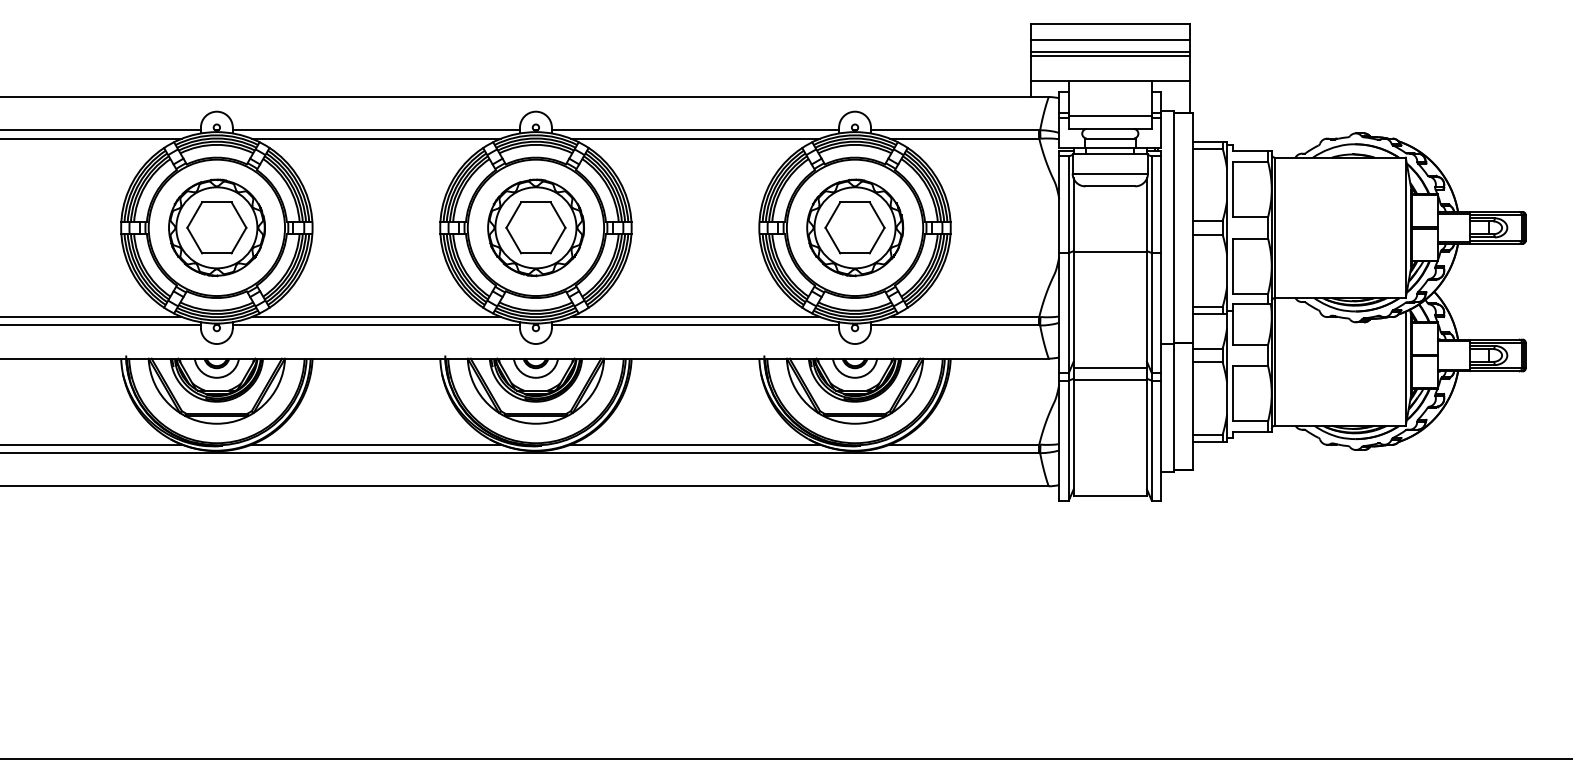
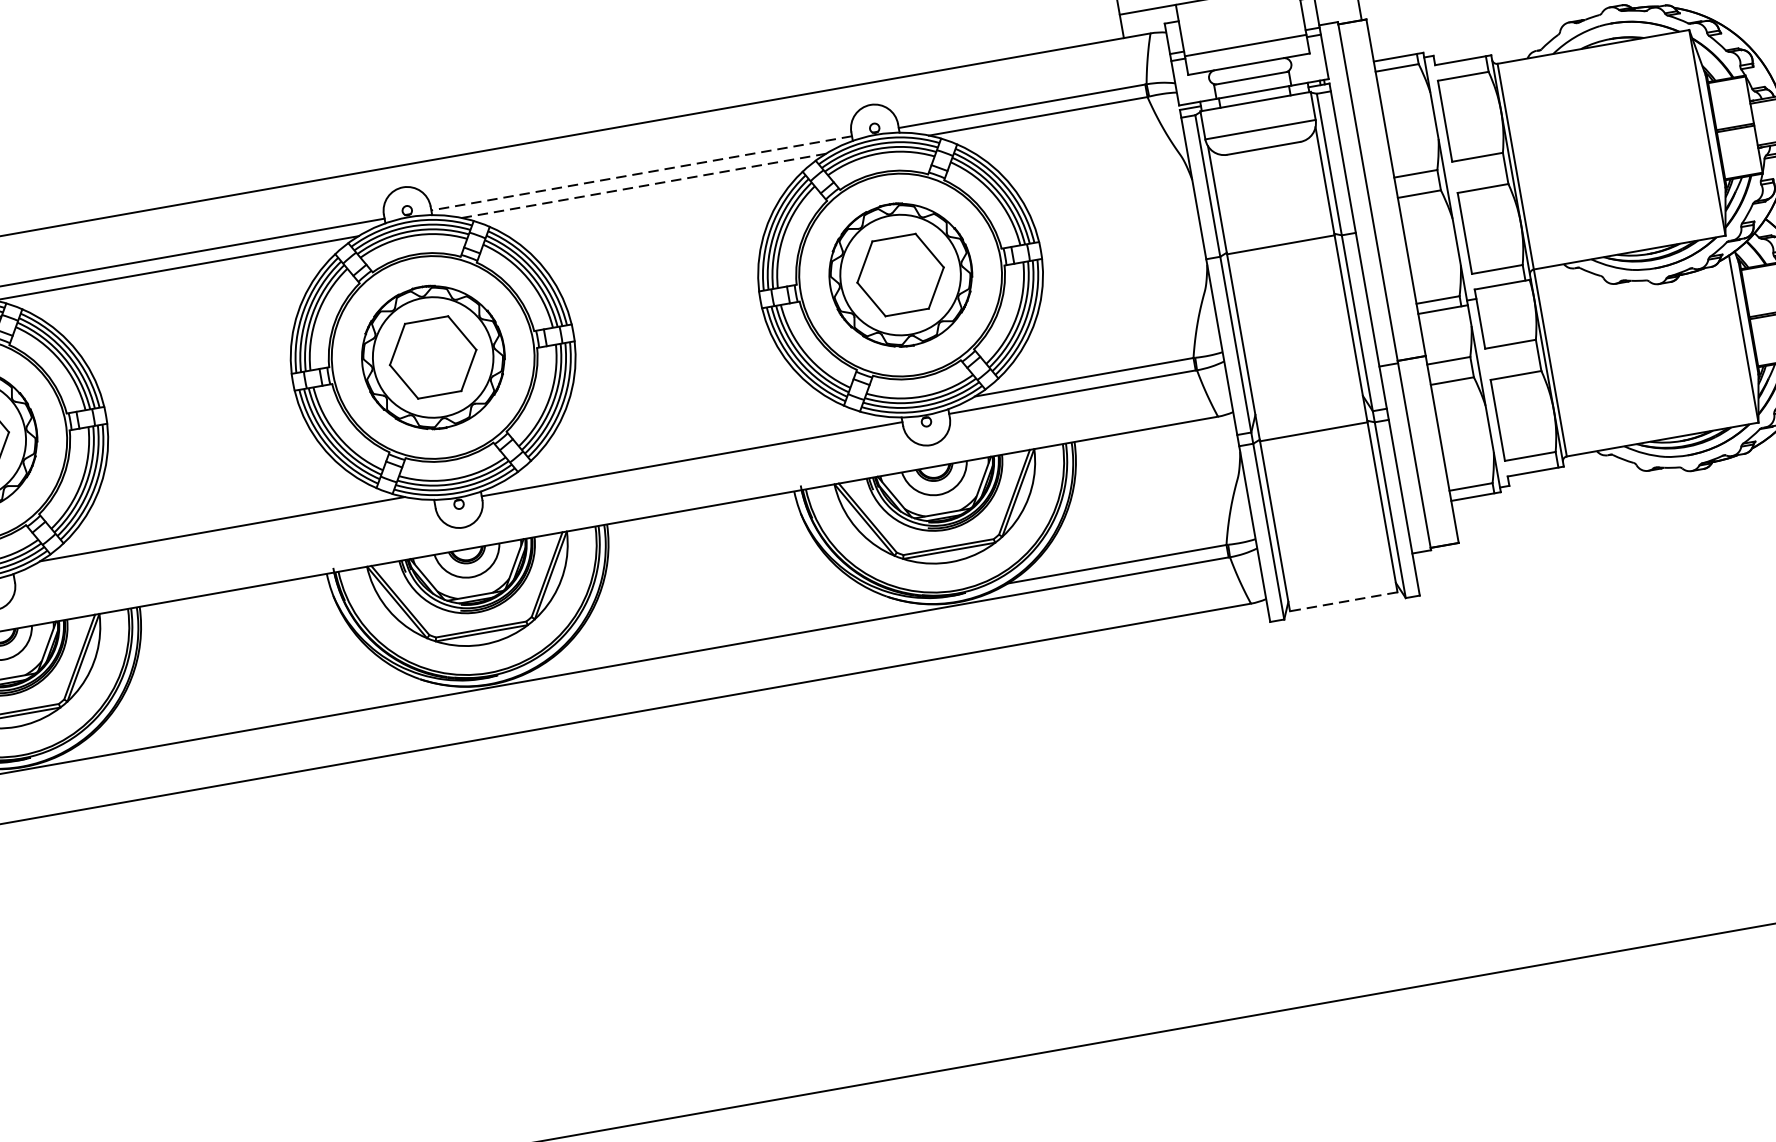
line: (695, 130) -> (641, 173), solid -> dashed
line: (695, 138) -> (643, 185), solid -> dashed
line: (695, 316) -> (689, 446), removed
line: (376, 325) -> (224, 541), removed
line: (1110, 368) -> (1311, 415), removed
line: (375, 444) -> (254, 716), removed
line: (695, 444) -> (722, 633), removed
line: (1110, 495) -> (1343, 601), solid -> dashed

